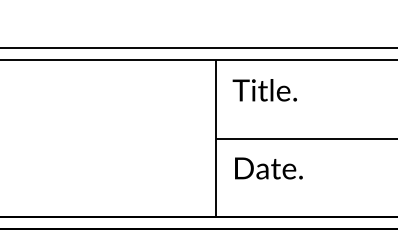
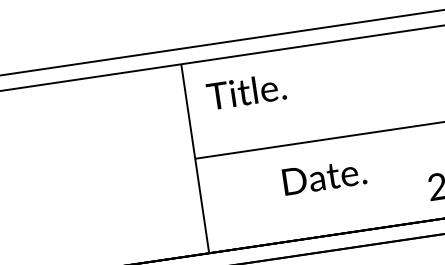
text: (268, 168) -> (324, 176), moved

